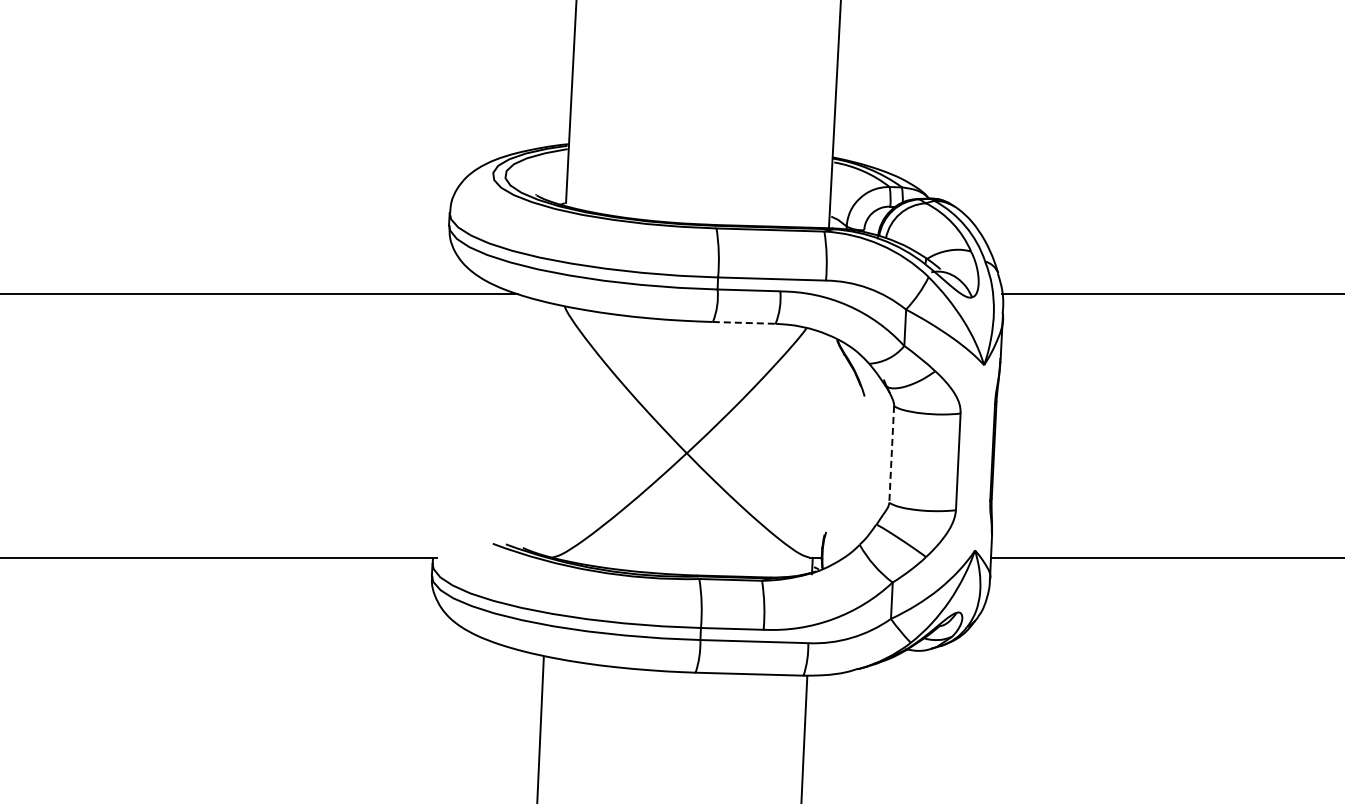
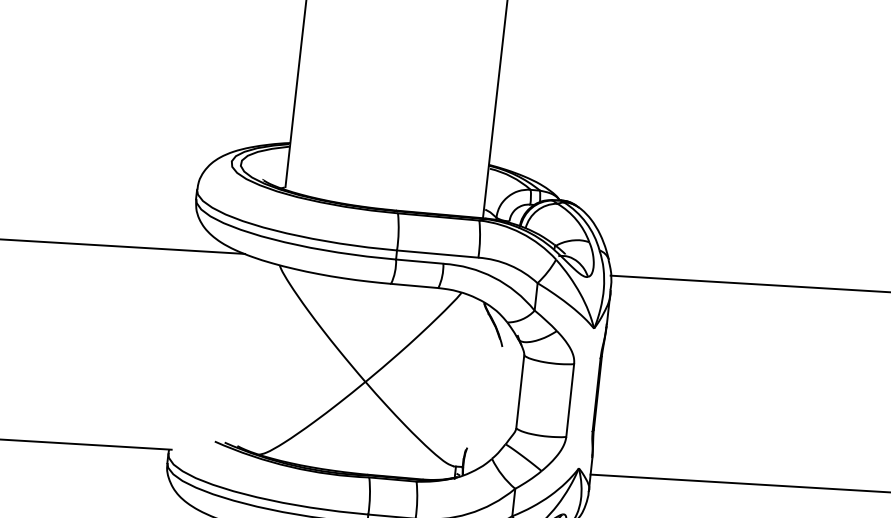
line: (744, 322) -> (414, 285), dashed -> solid
line: (891, 454) -> (520, 392), dashed -> solid

